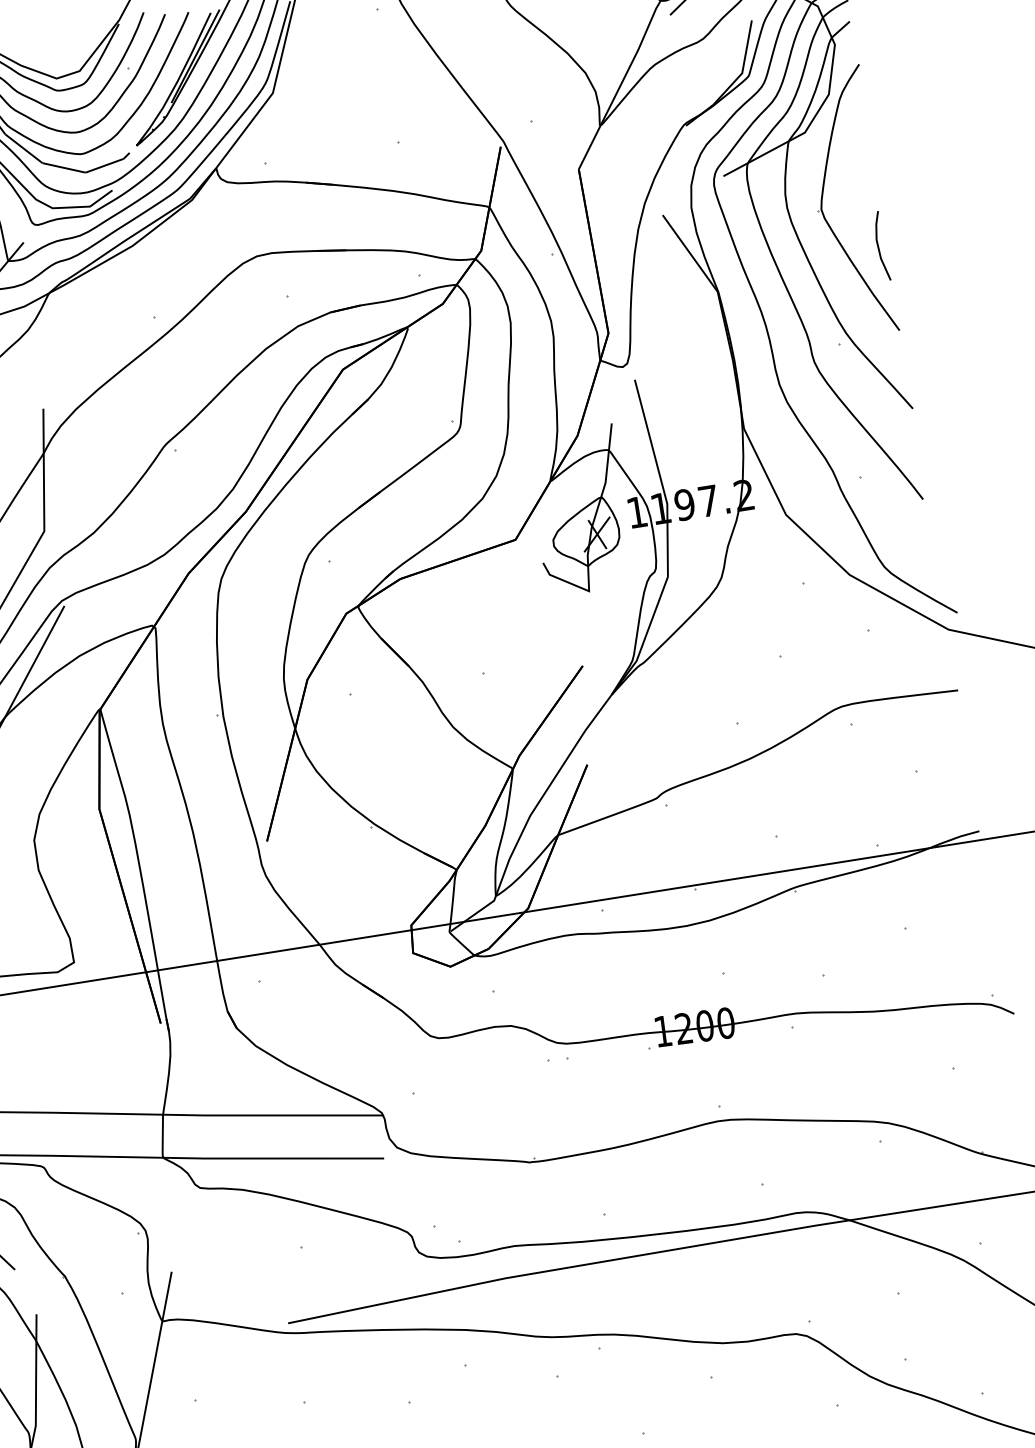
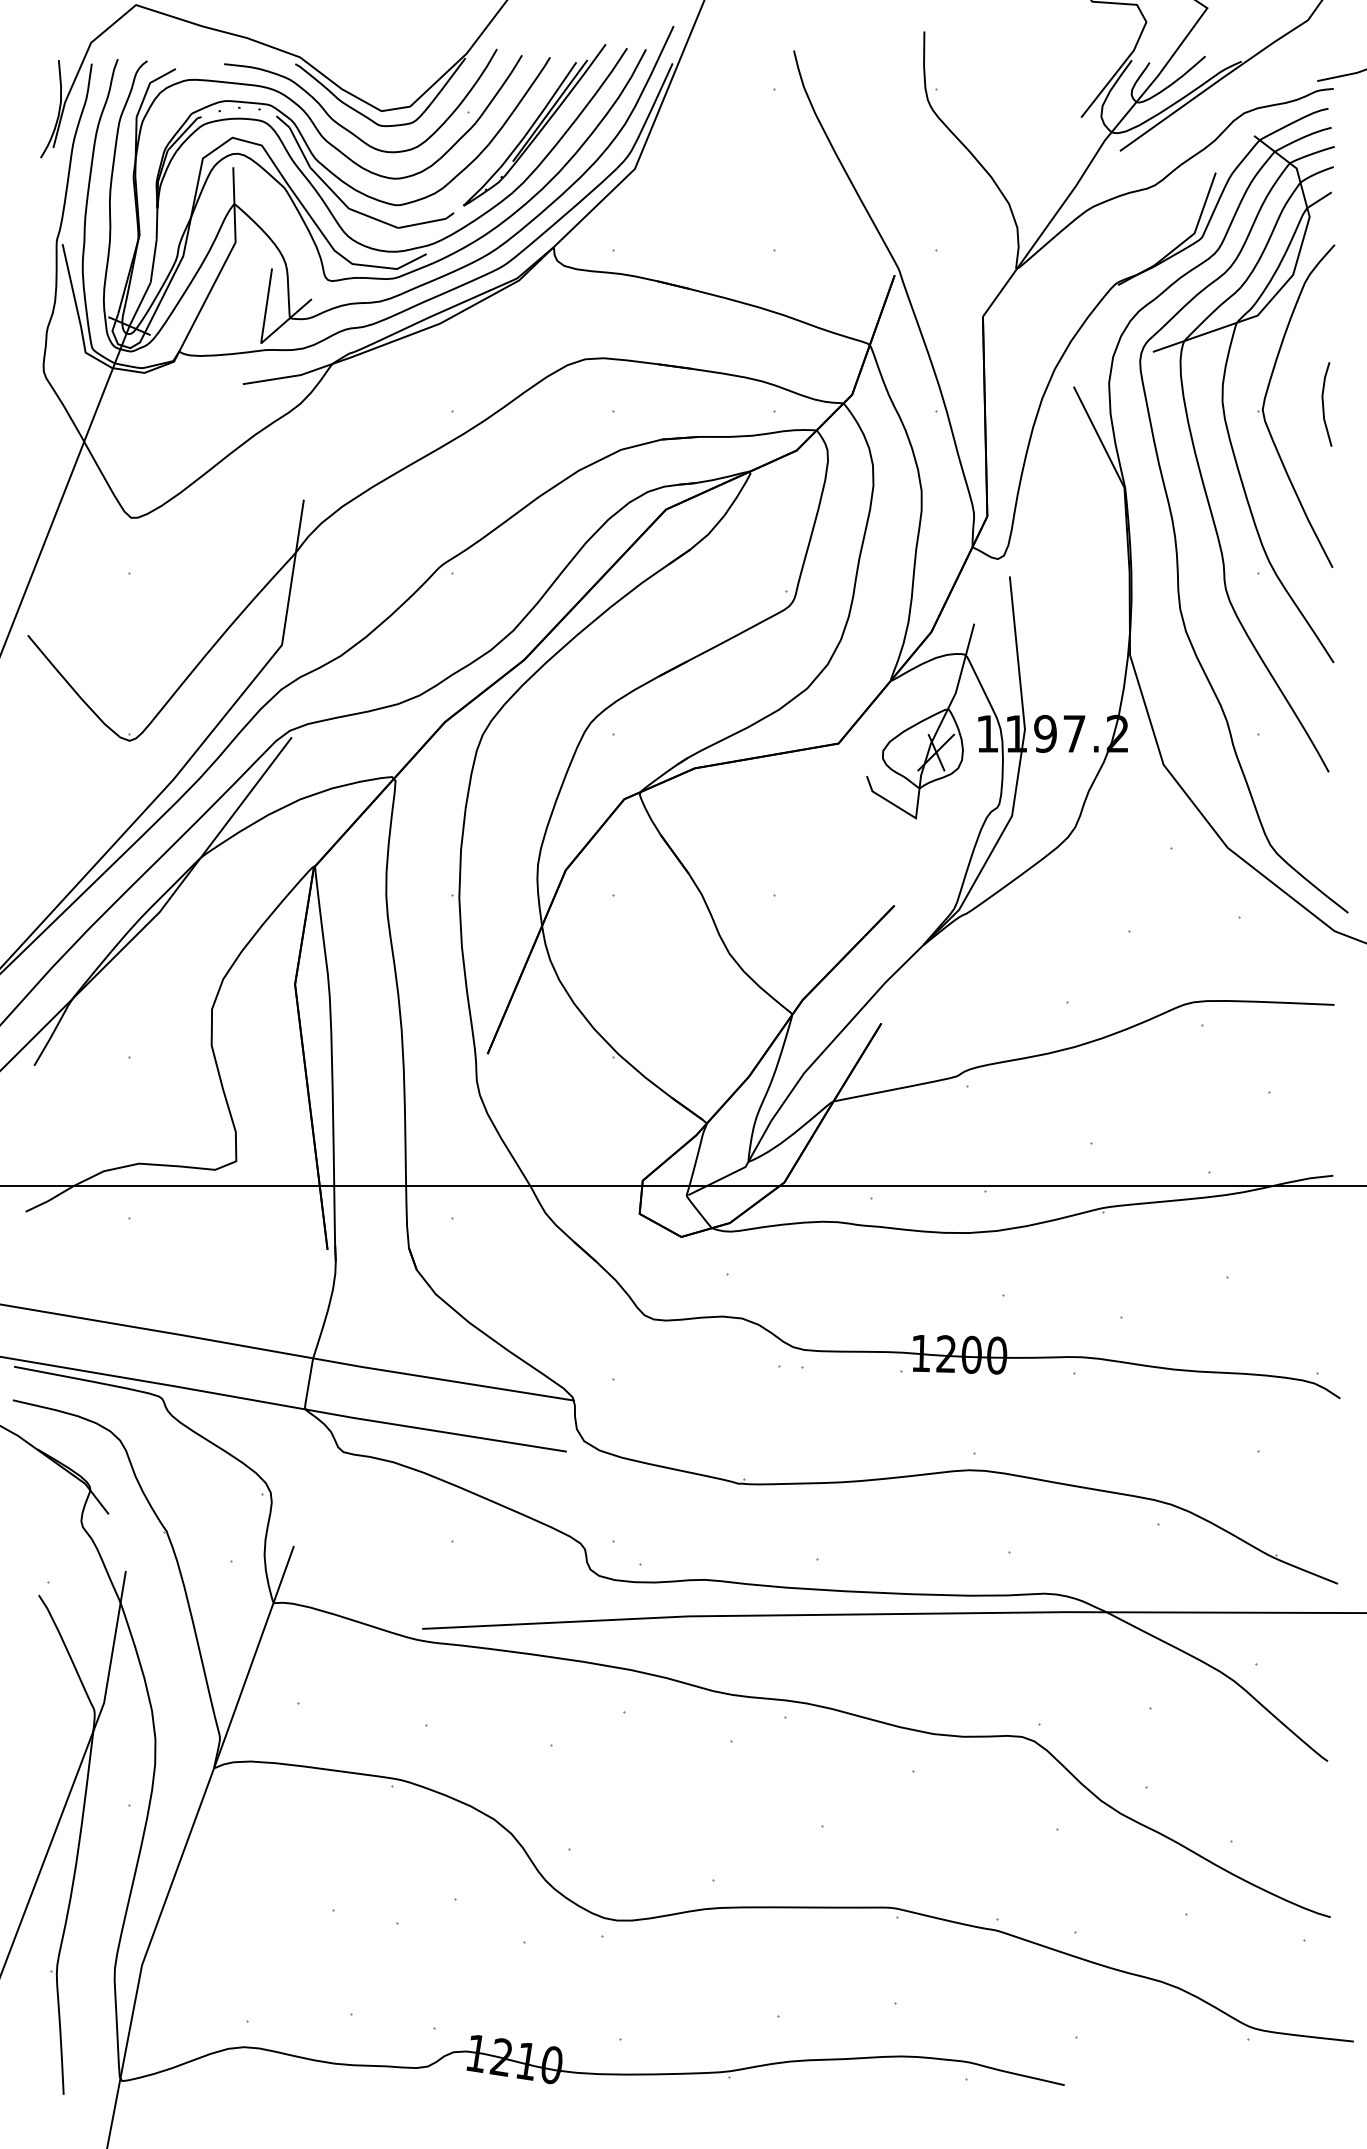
line: (879, 248) -> (1324, 406), moved

